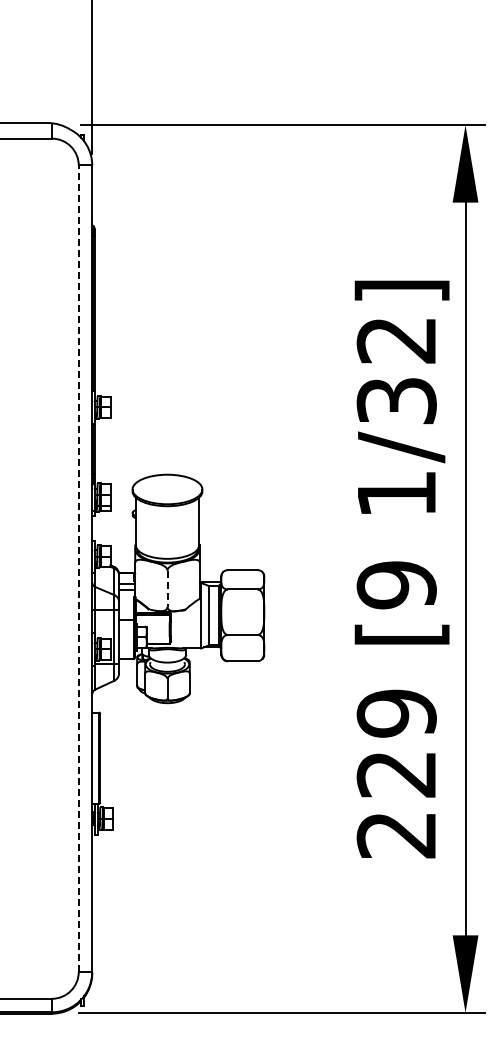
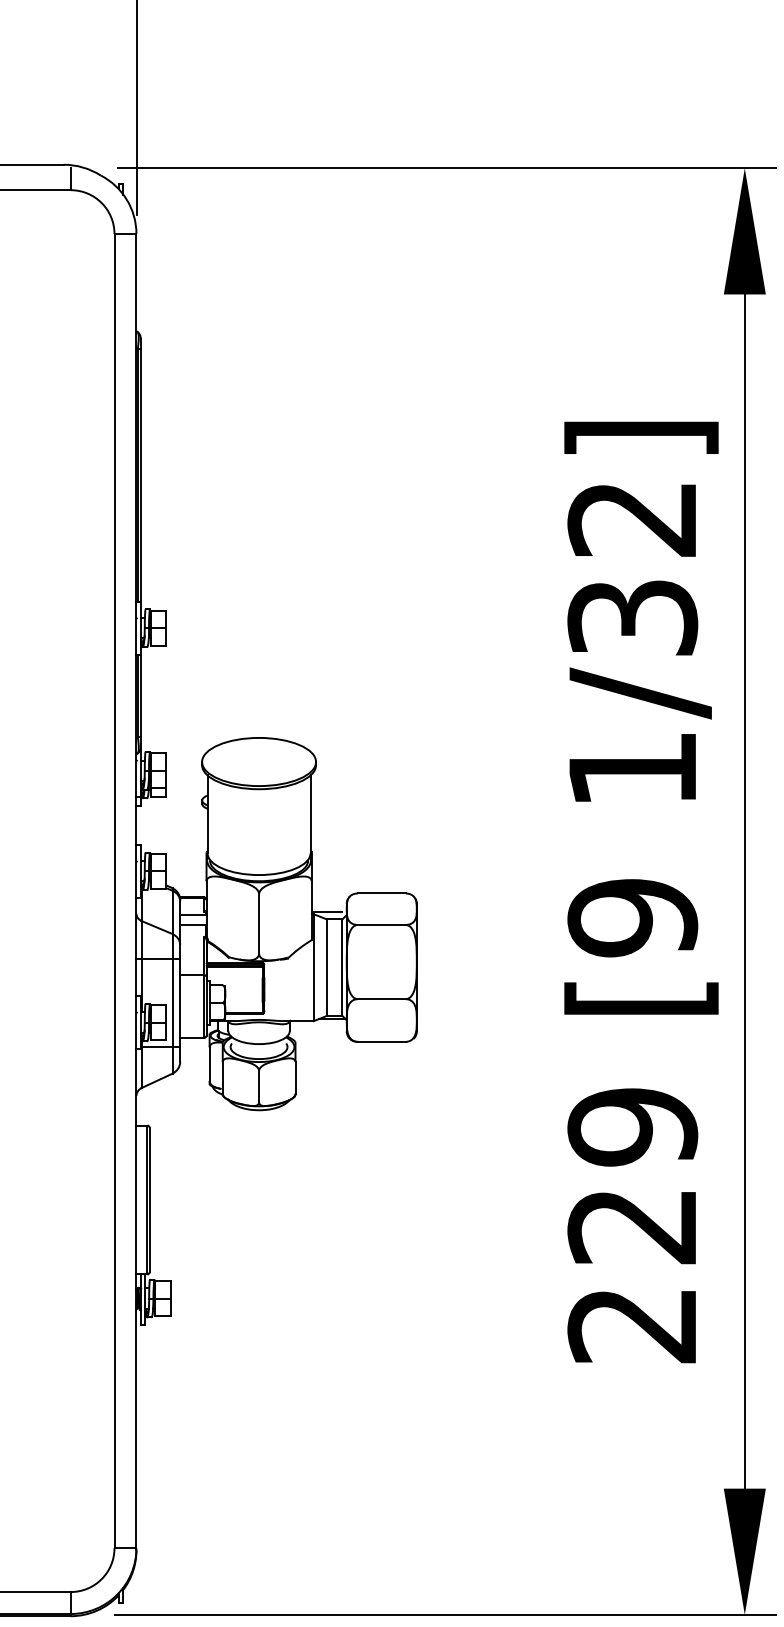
line: (78, 568) -> (114, 890), dashed -> solid
line: (167, 589) -> (259, 924), dashed -> solid

